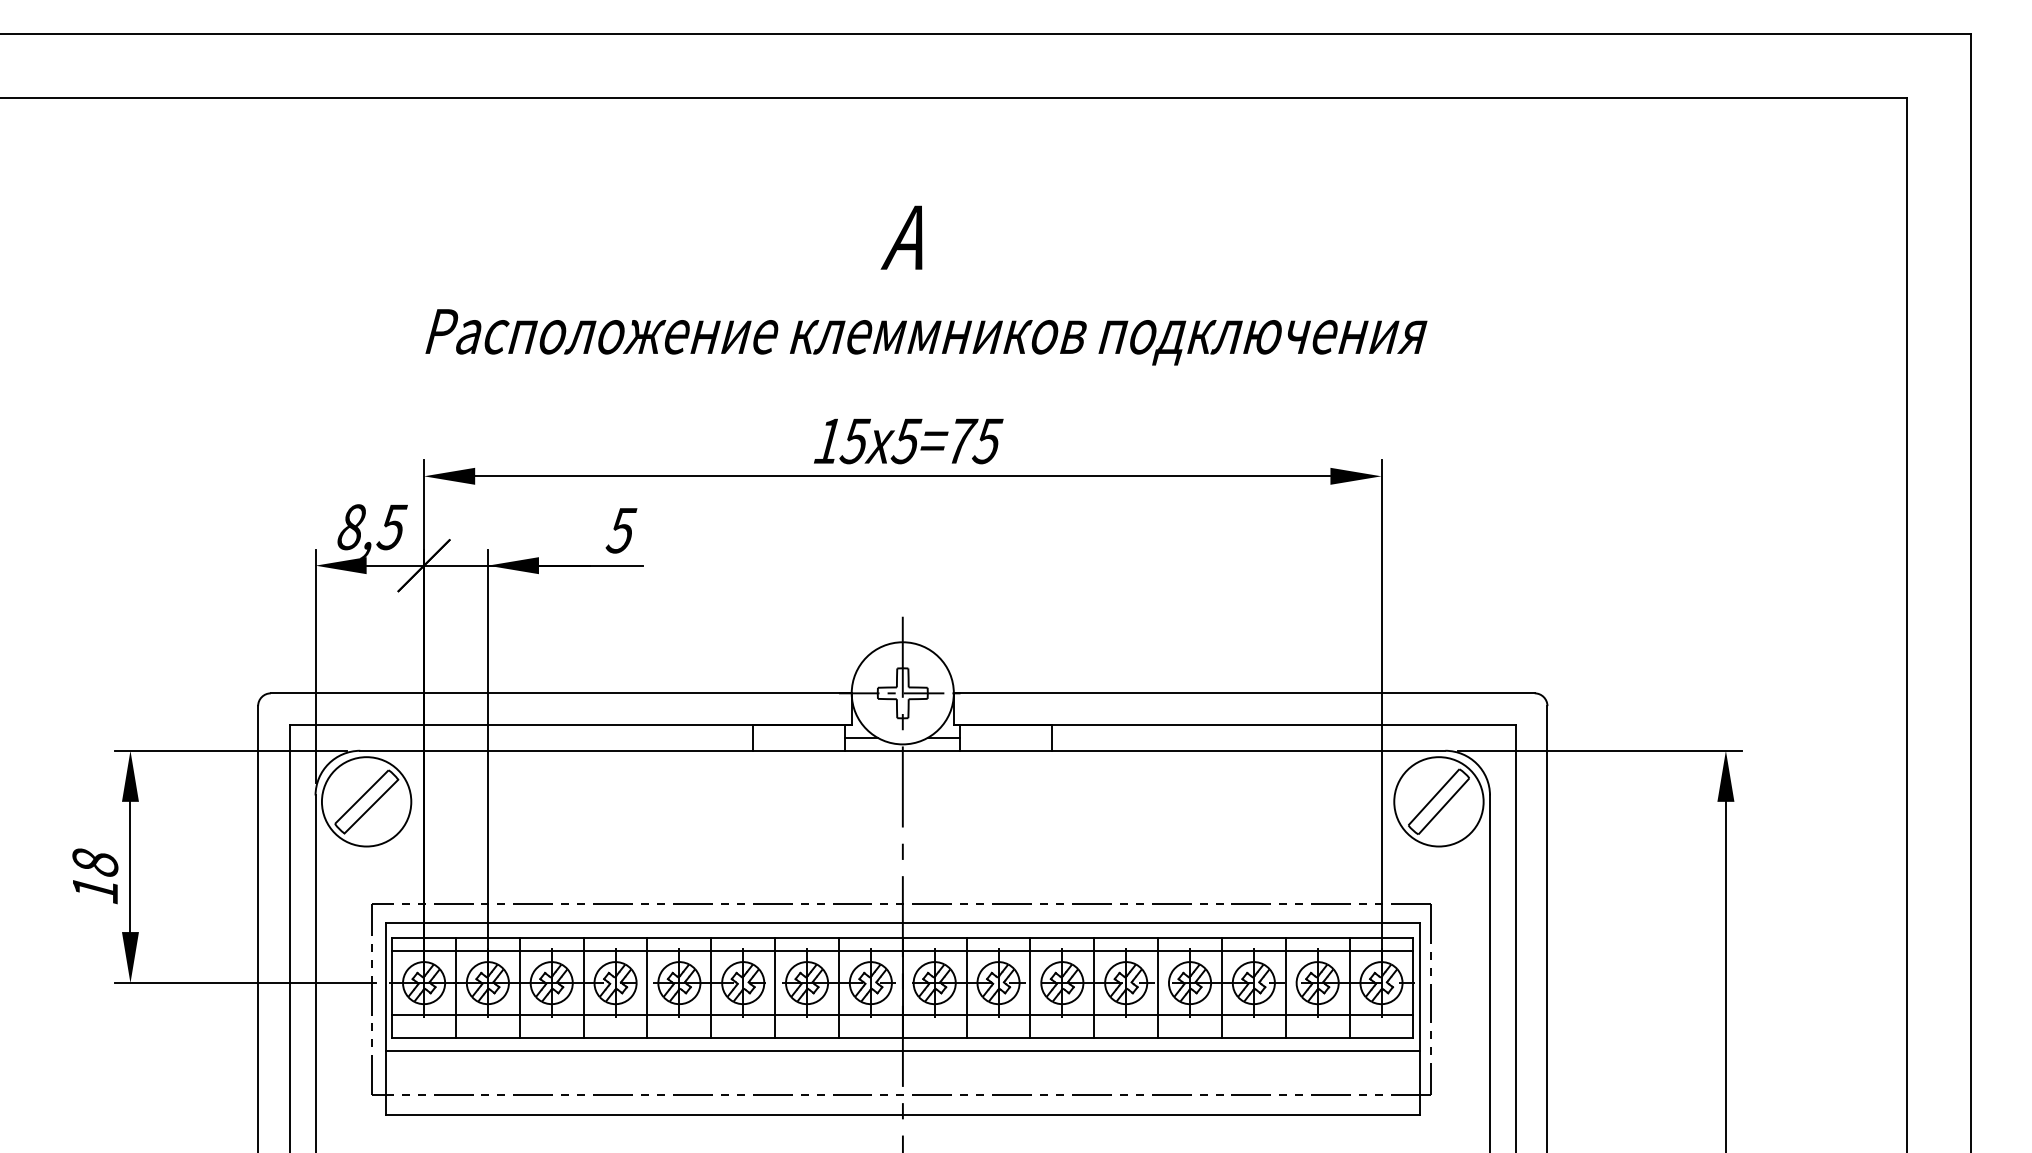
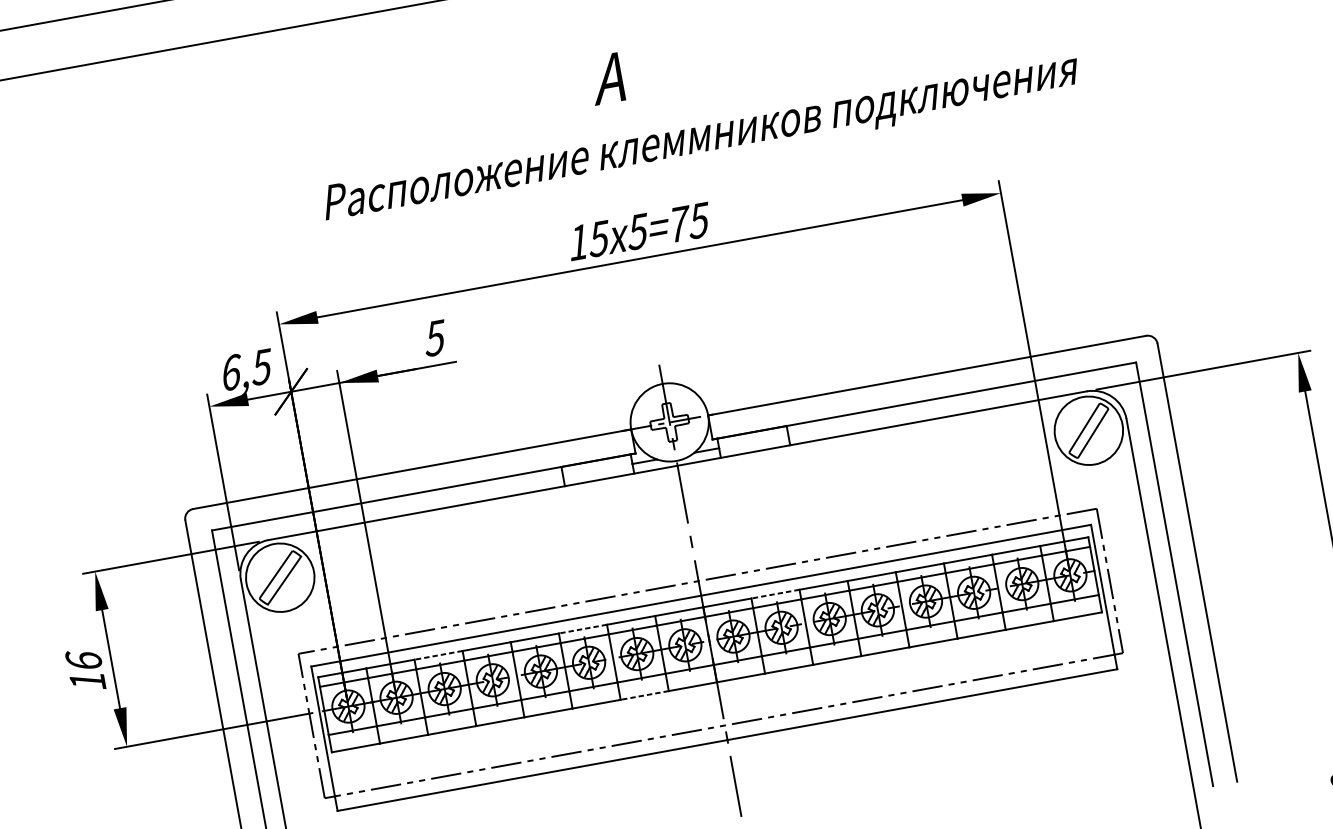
text: (926, 337) -> (701, 139), moved
text: (352, 527) -> (232, 372), 8,5 -> 6,5
text: (95, 861) -> (84, 659), 18 -> 16
line: (551, 938) -> (438, 655), solid -> dashed
line: (743, 938) -> (583, 629), solid -> dashed
line: (998, 938) -> (775, 594), solid -> dashed
line: (807, 1038) -> (645, 695), solid -> dashed
line: (902, 1050) -> (718, 691), removed

